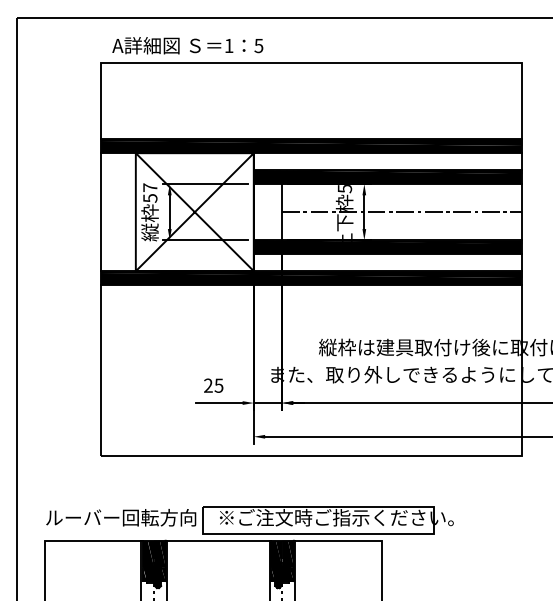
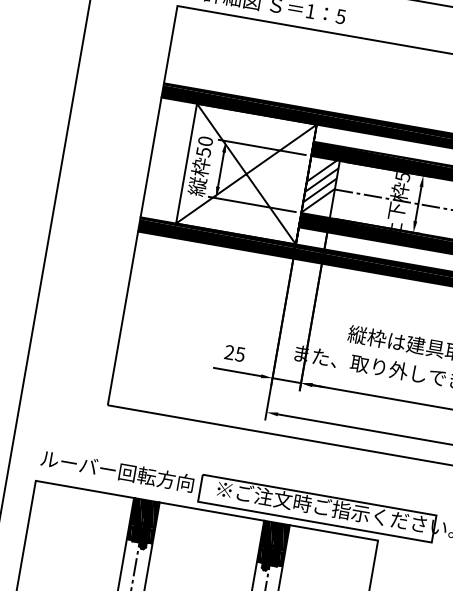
text: (150, 187) -> (205, 141), 57 -> 50
hatch: (267, 210) -> (320, 185), added

